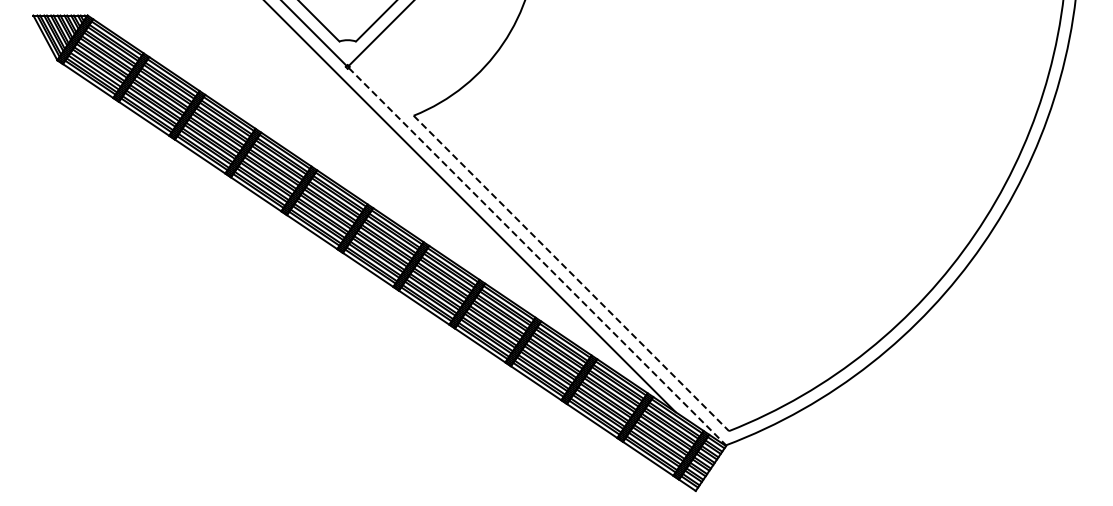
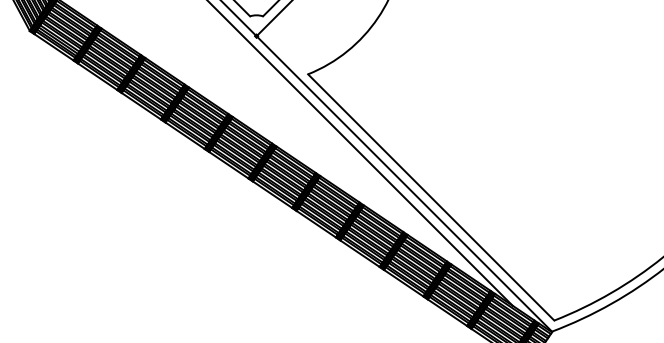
line: (537, 256) -> (404, 184), dashed -> solid
line: (571, 273) -> (431, 197), dashed -> solid

